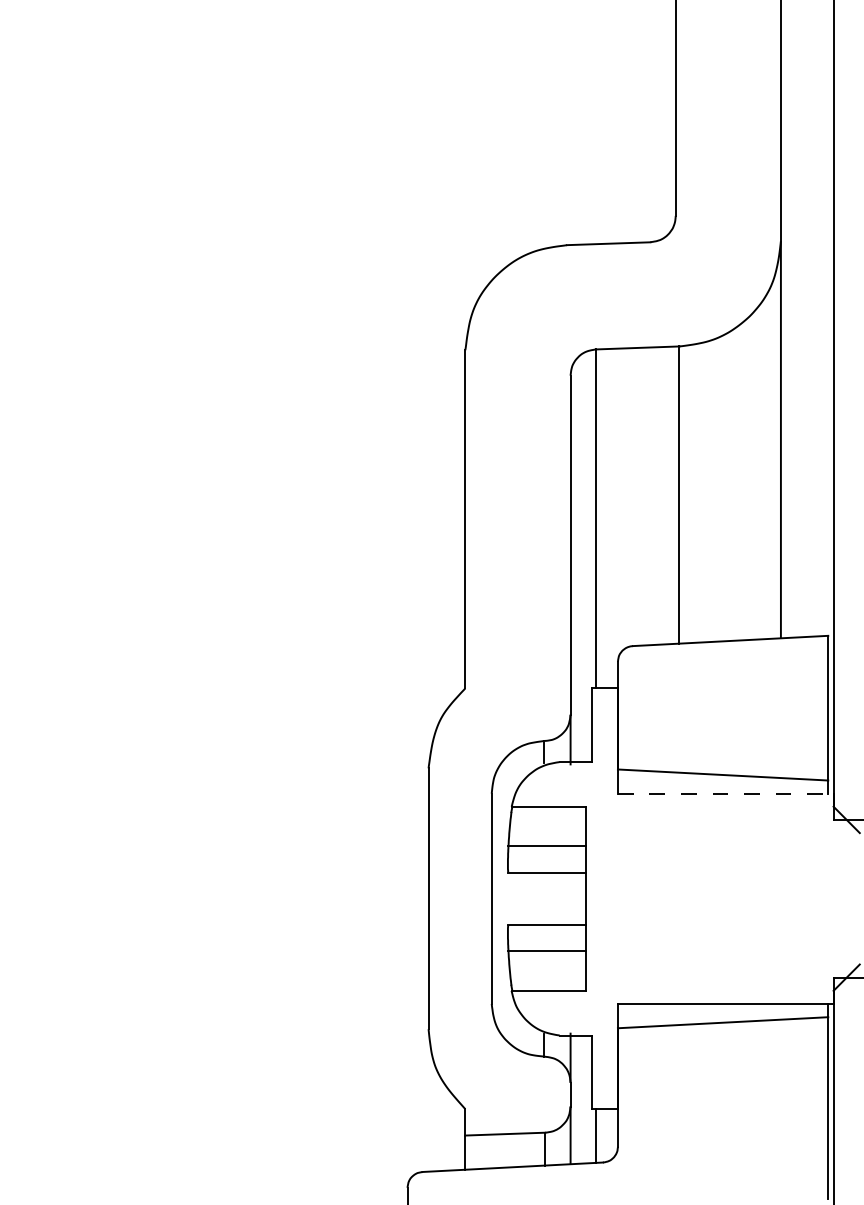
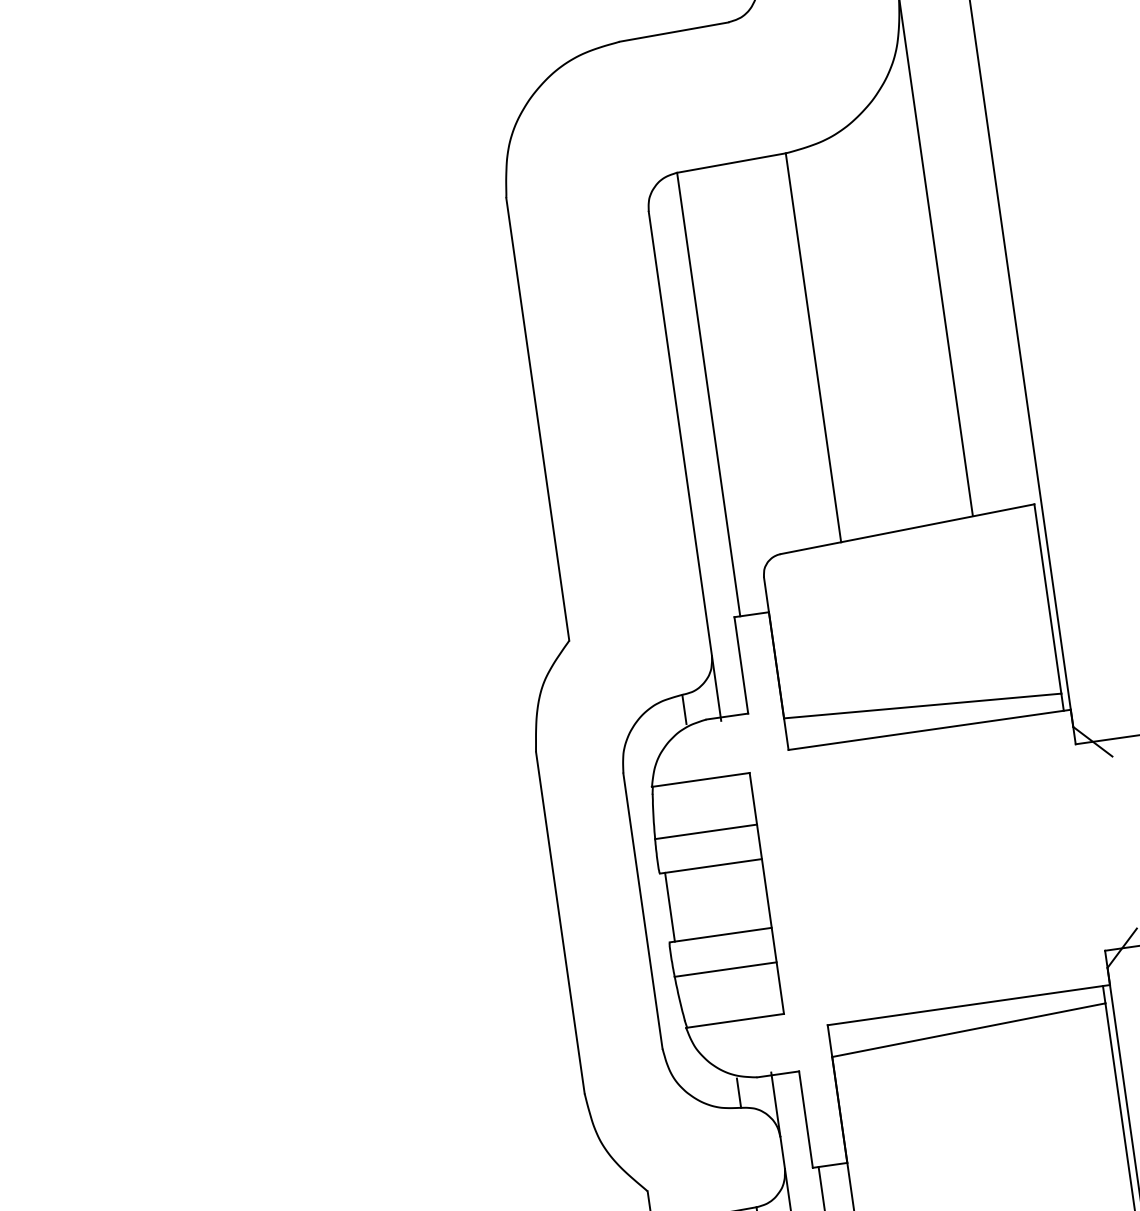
line: (725, 793) -> (929, 729), dashed -> solid
line: (512, 898) -> (670, 906), added

